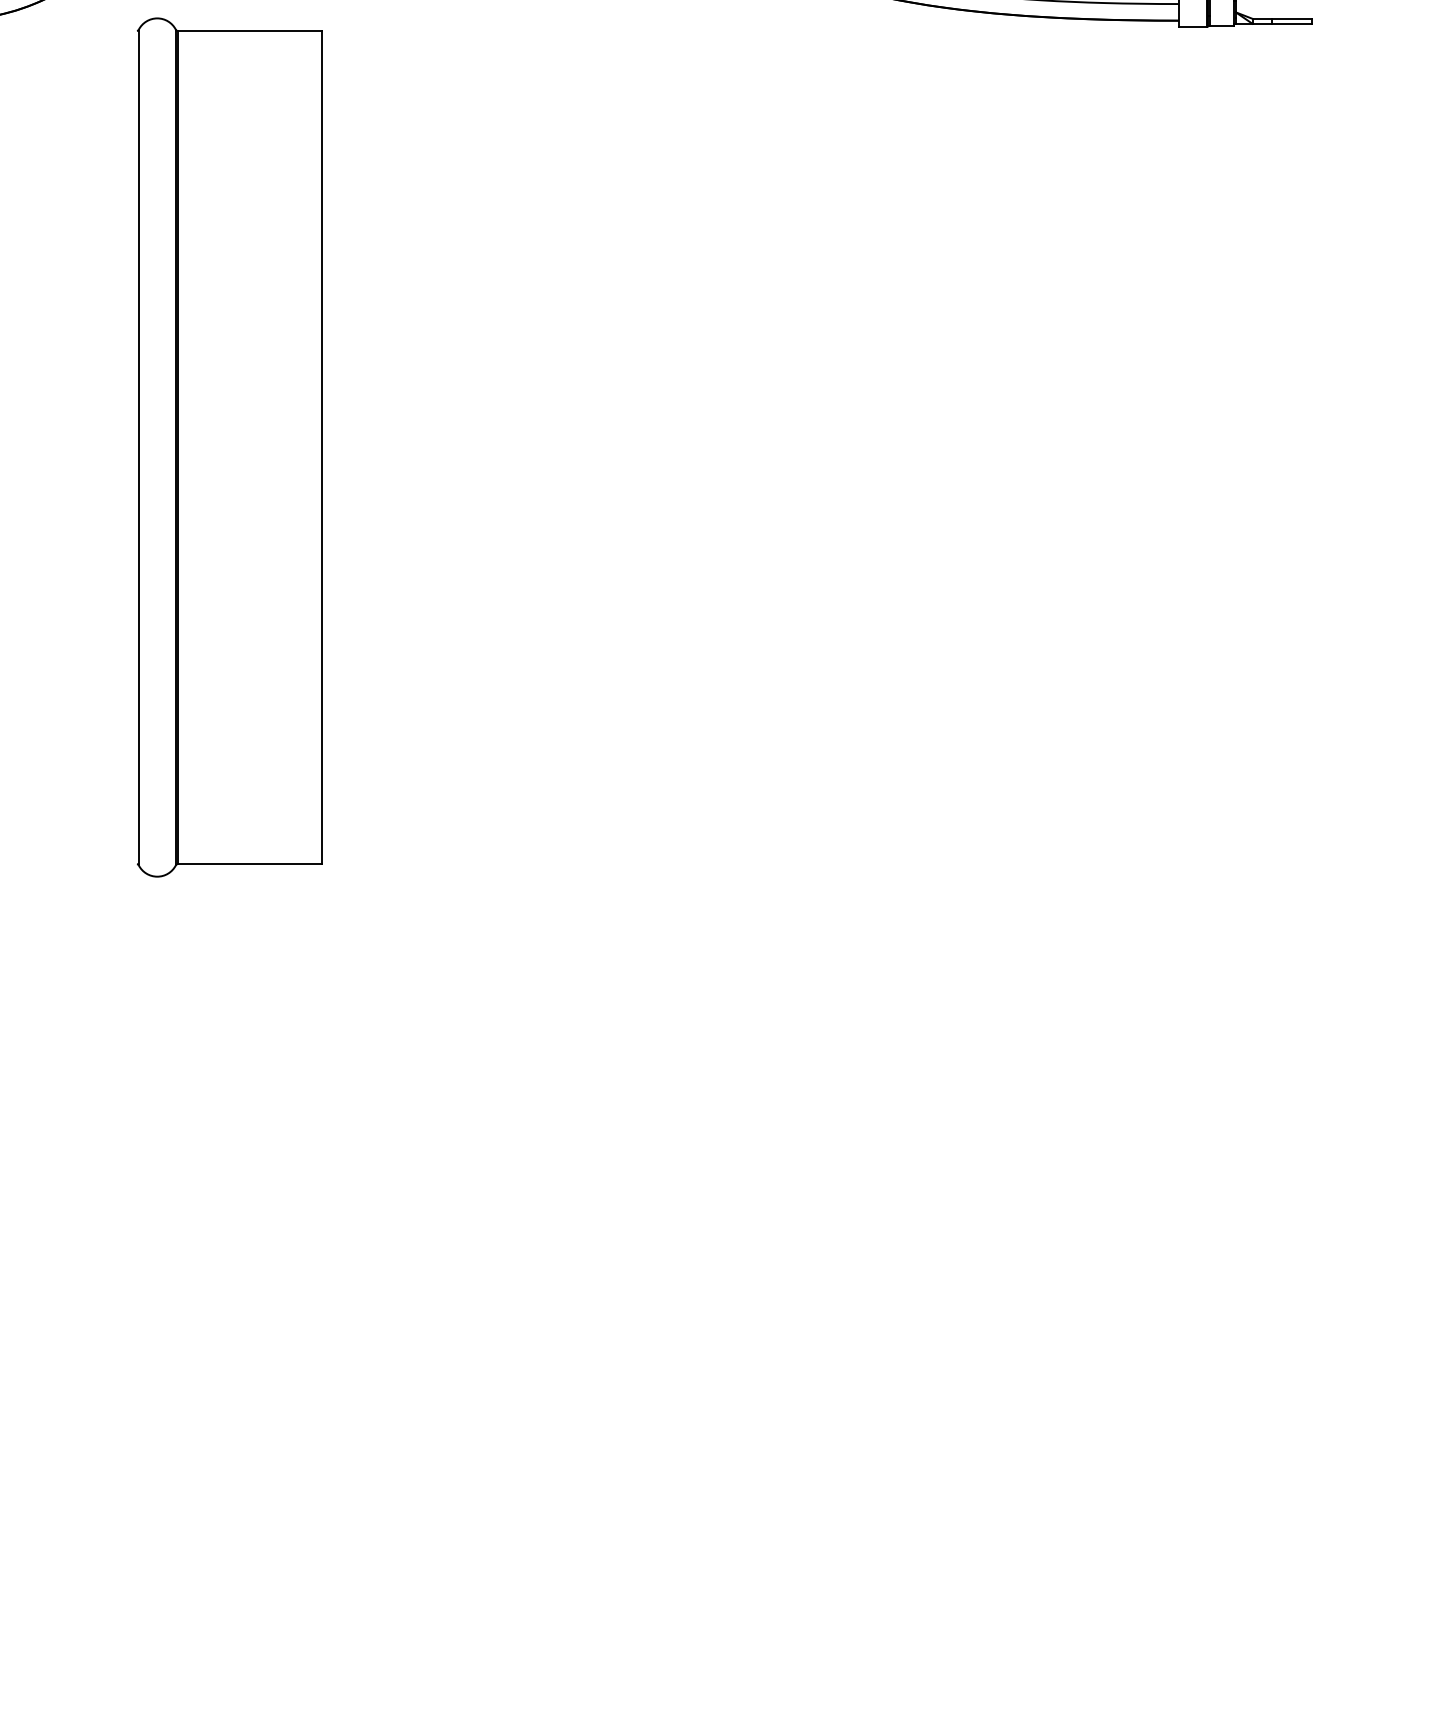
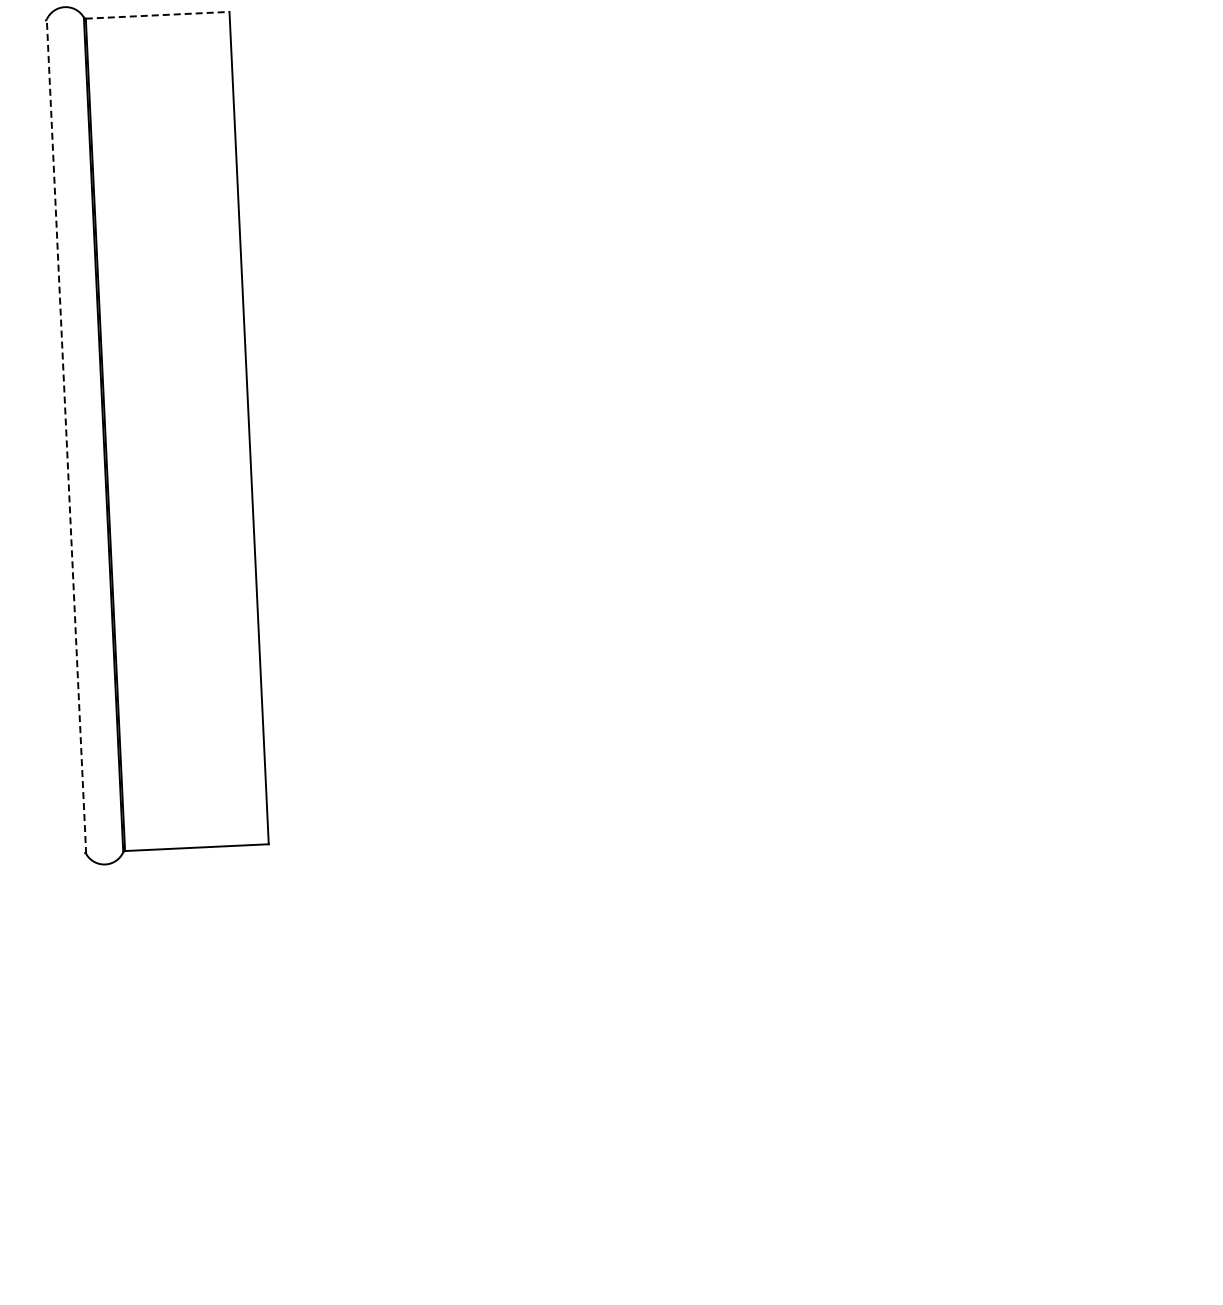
line: (249, 30) -> (157, 14), solid -> dashed
line: (138, 447) -> (66, 436), solid -> dashed

